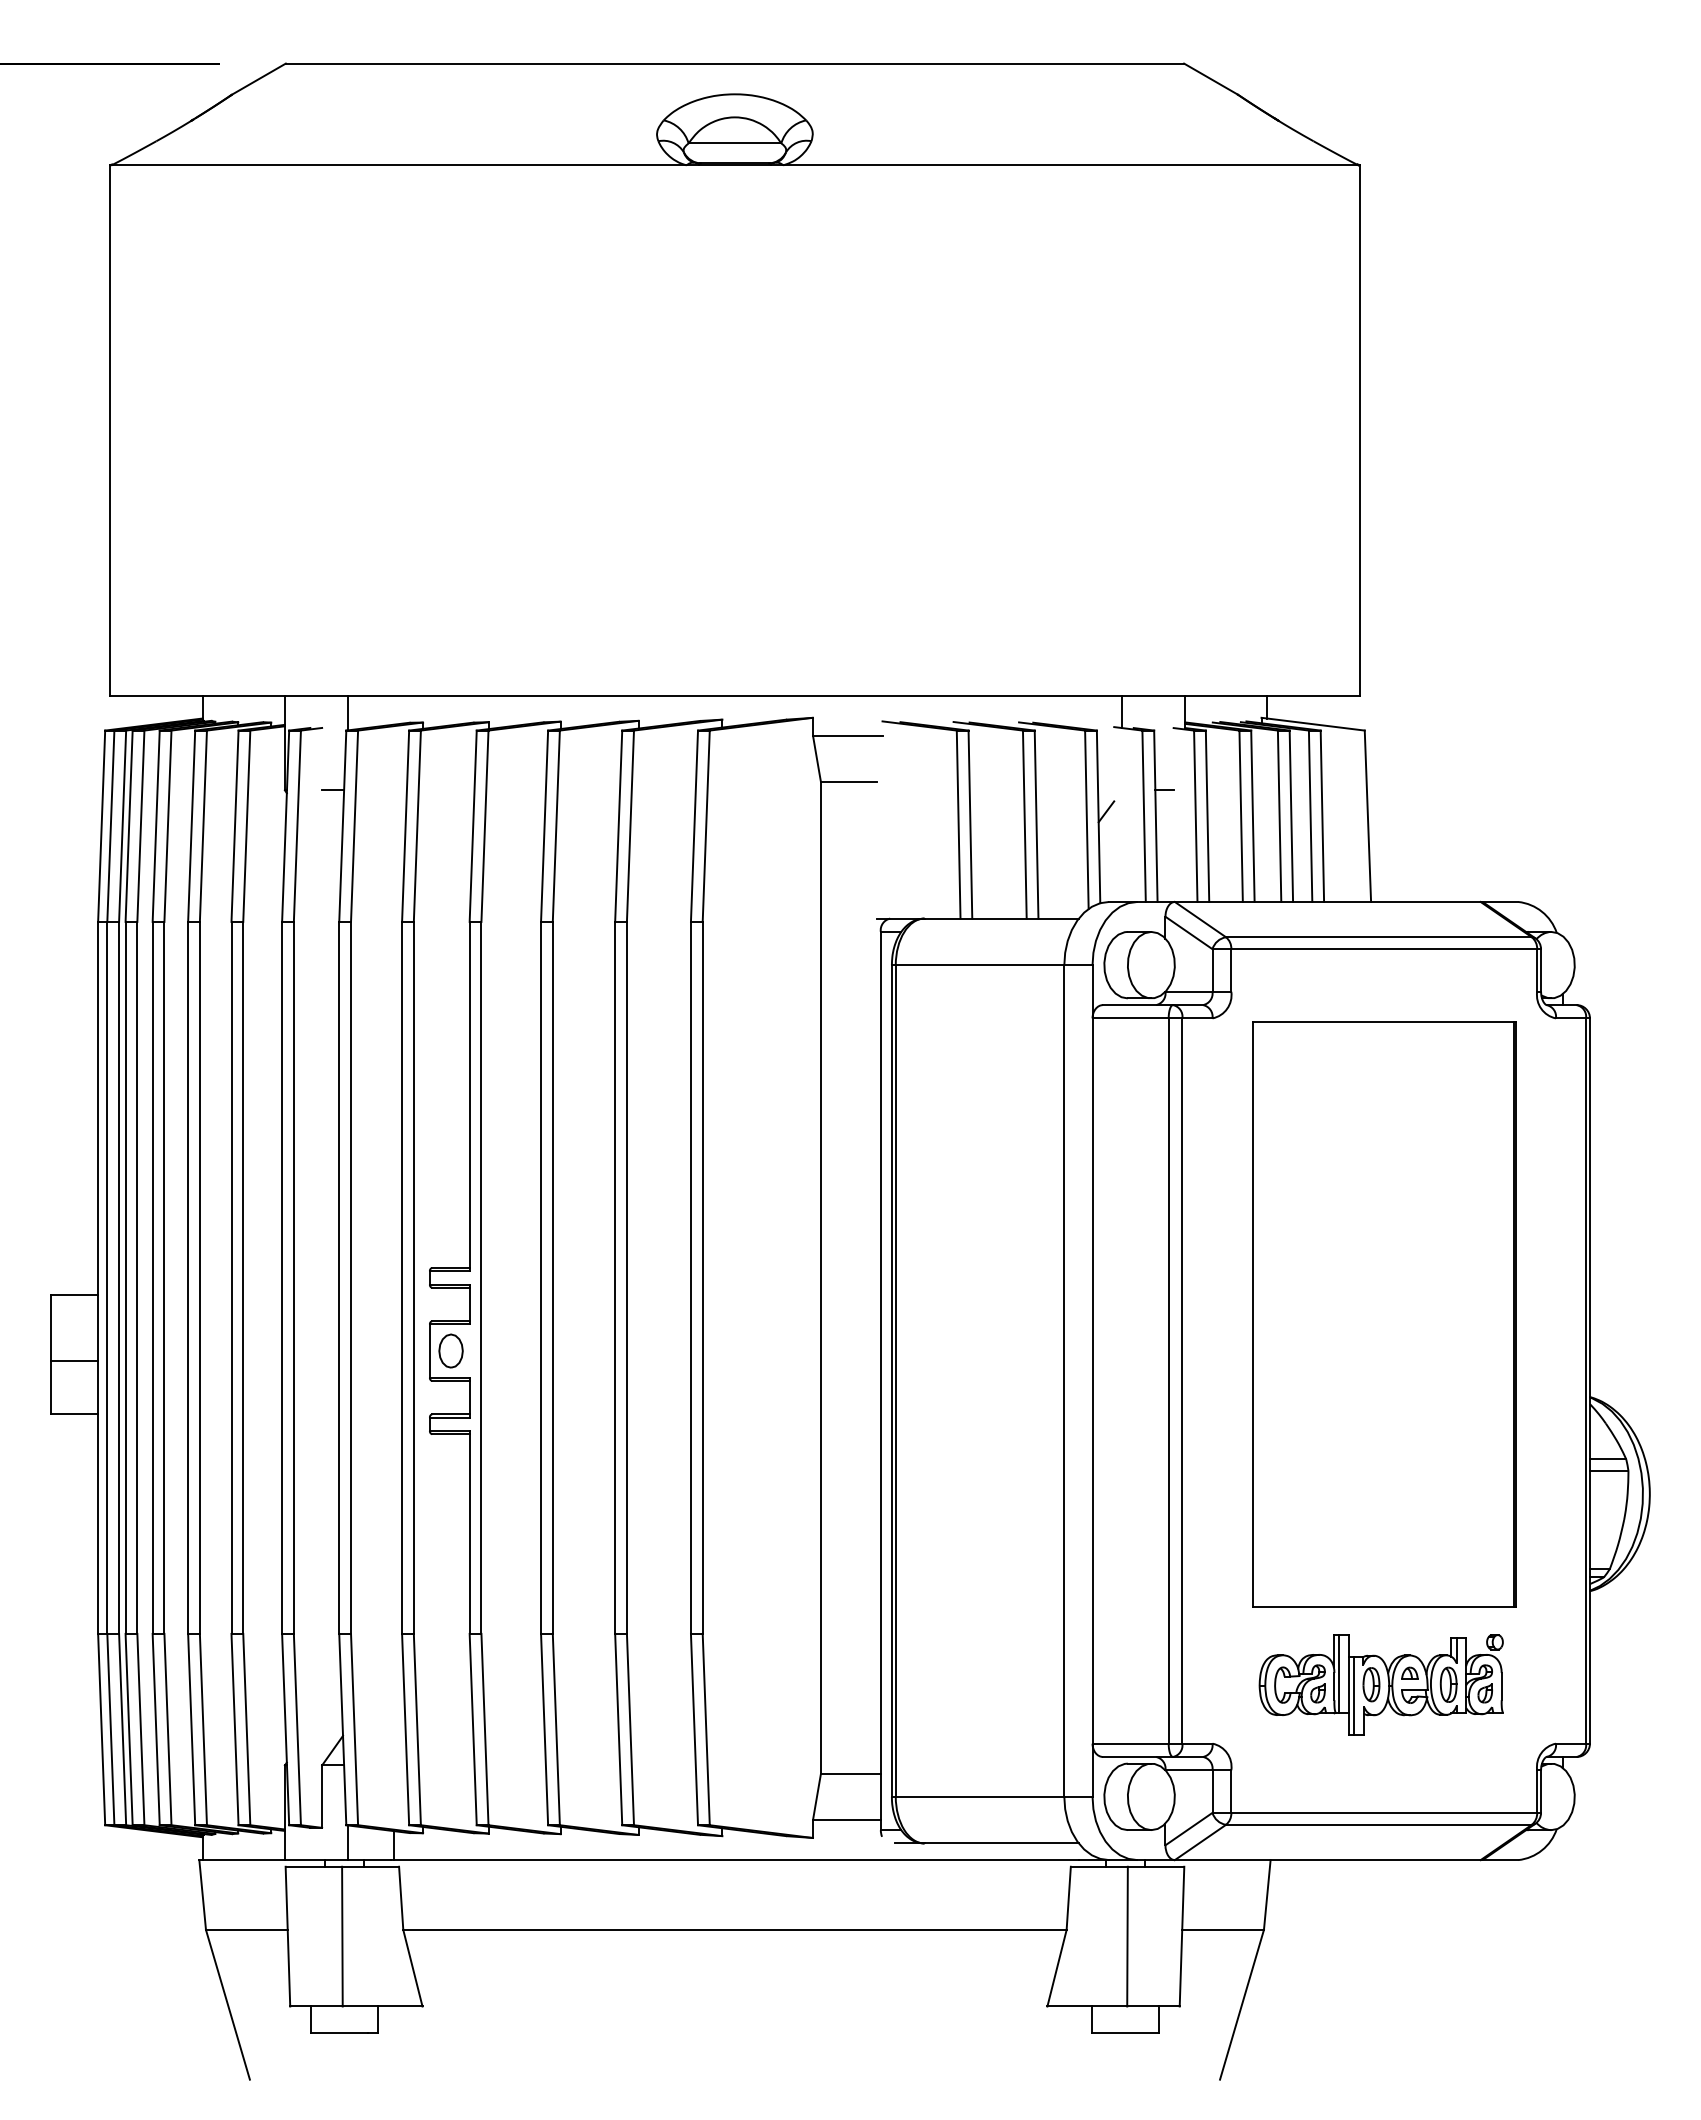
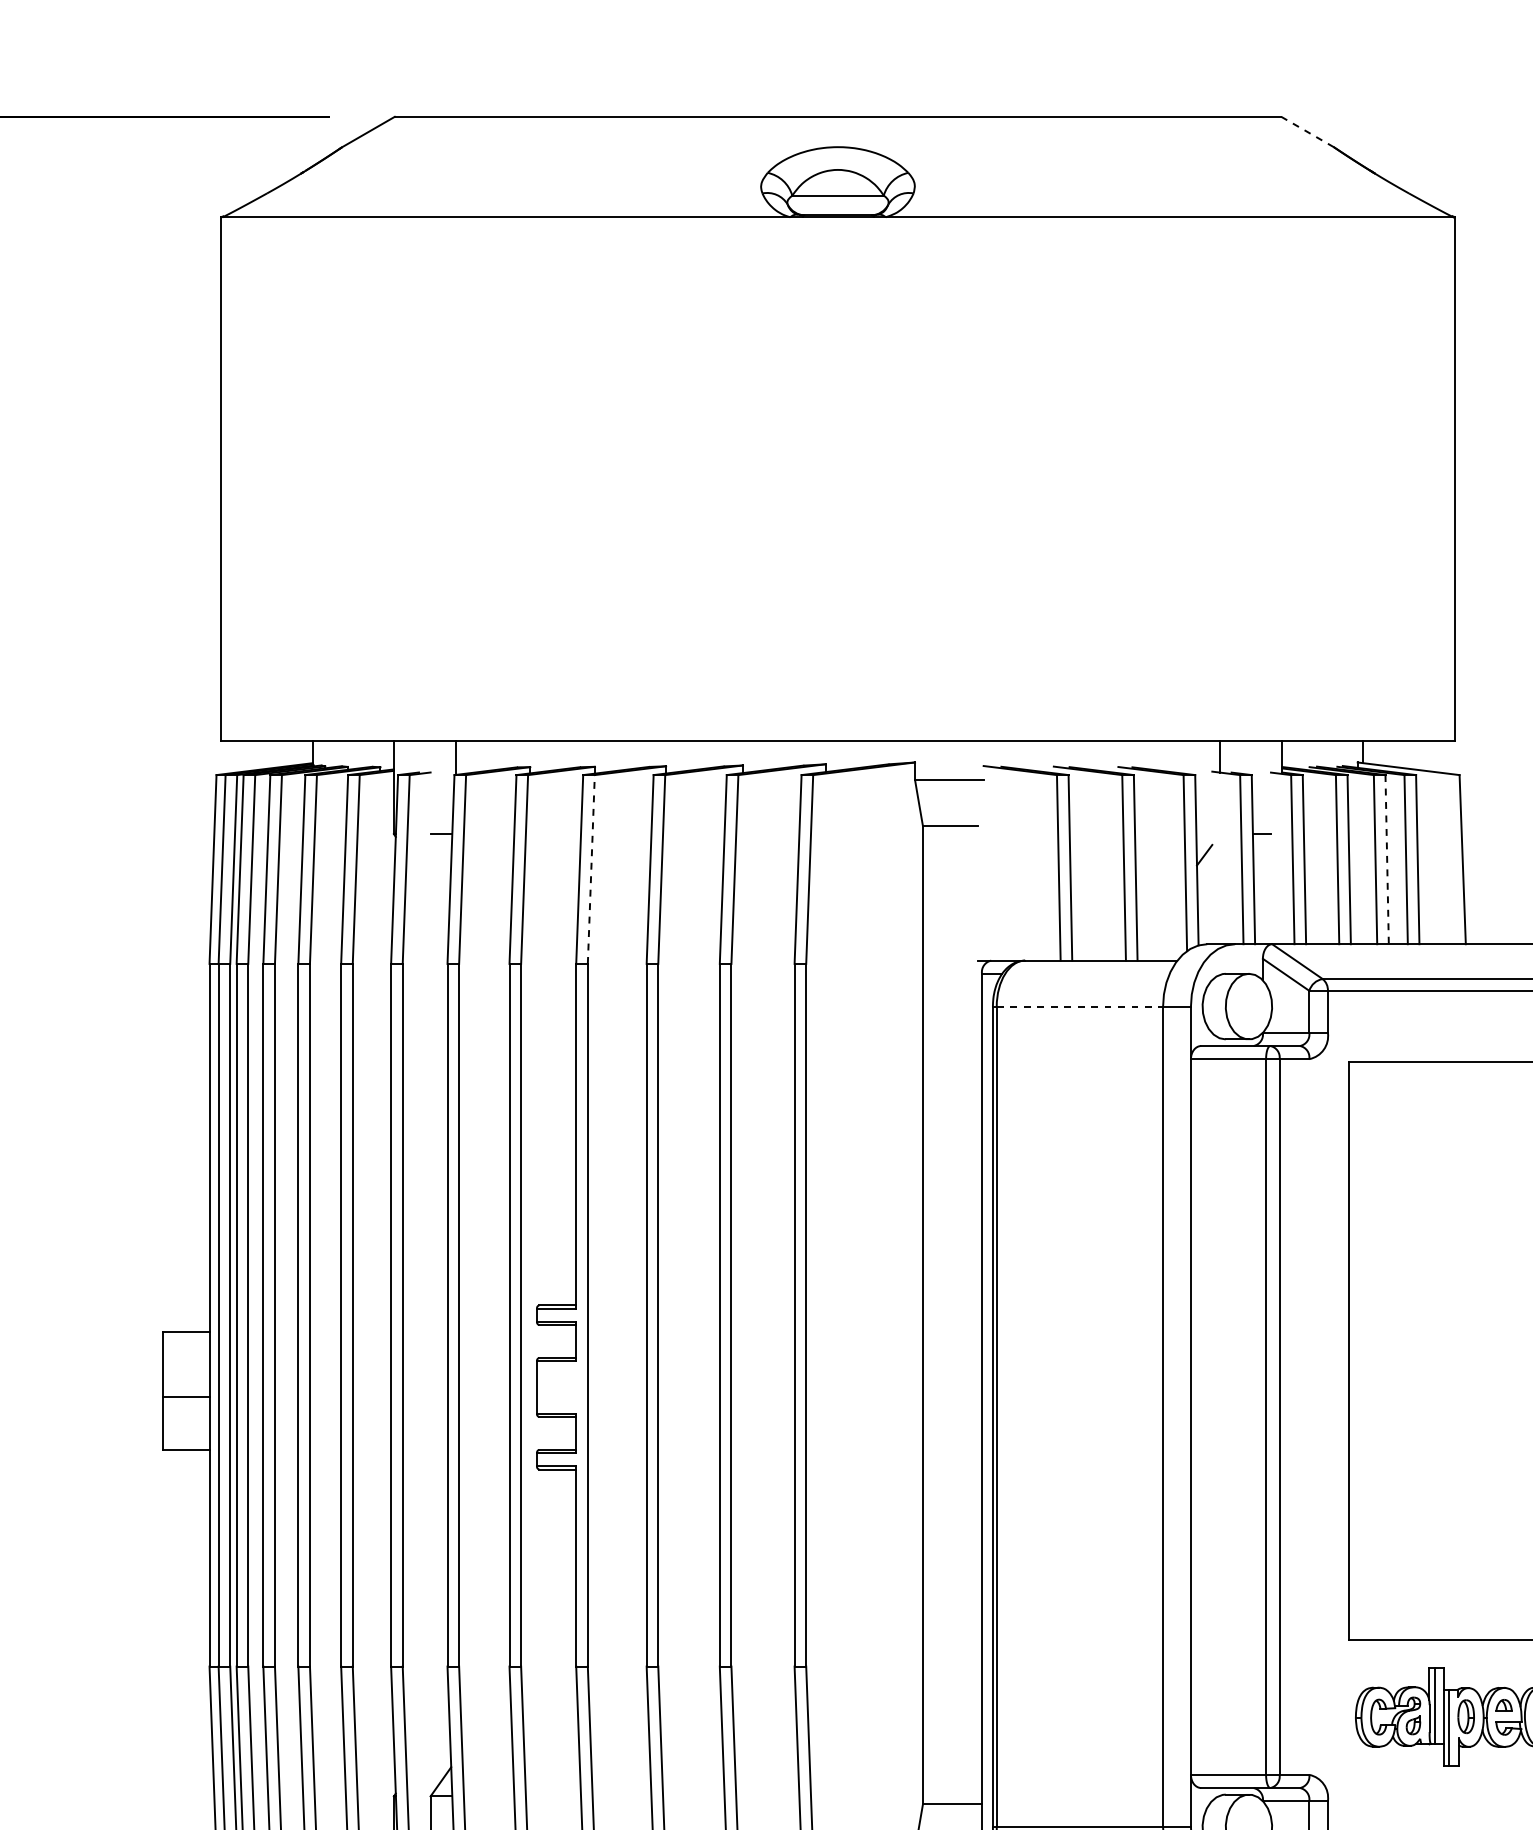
line: (1210, 78) -> (1307, 131), solid -> dashed
line: (1291, 816) -> (1387, 859), solid -> dashed
line: (484, 826) -> (590, 869), solid -> dashed
line: (980, 965) -> (1080, 1006), solid -> dashed
part: (450, 1350) -> (557, 1386), removed

